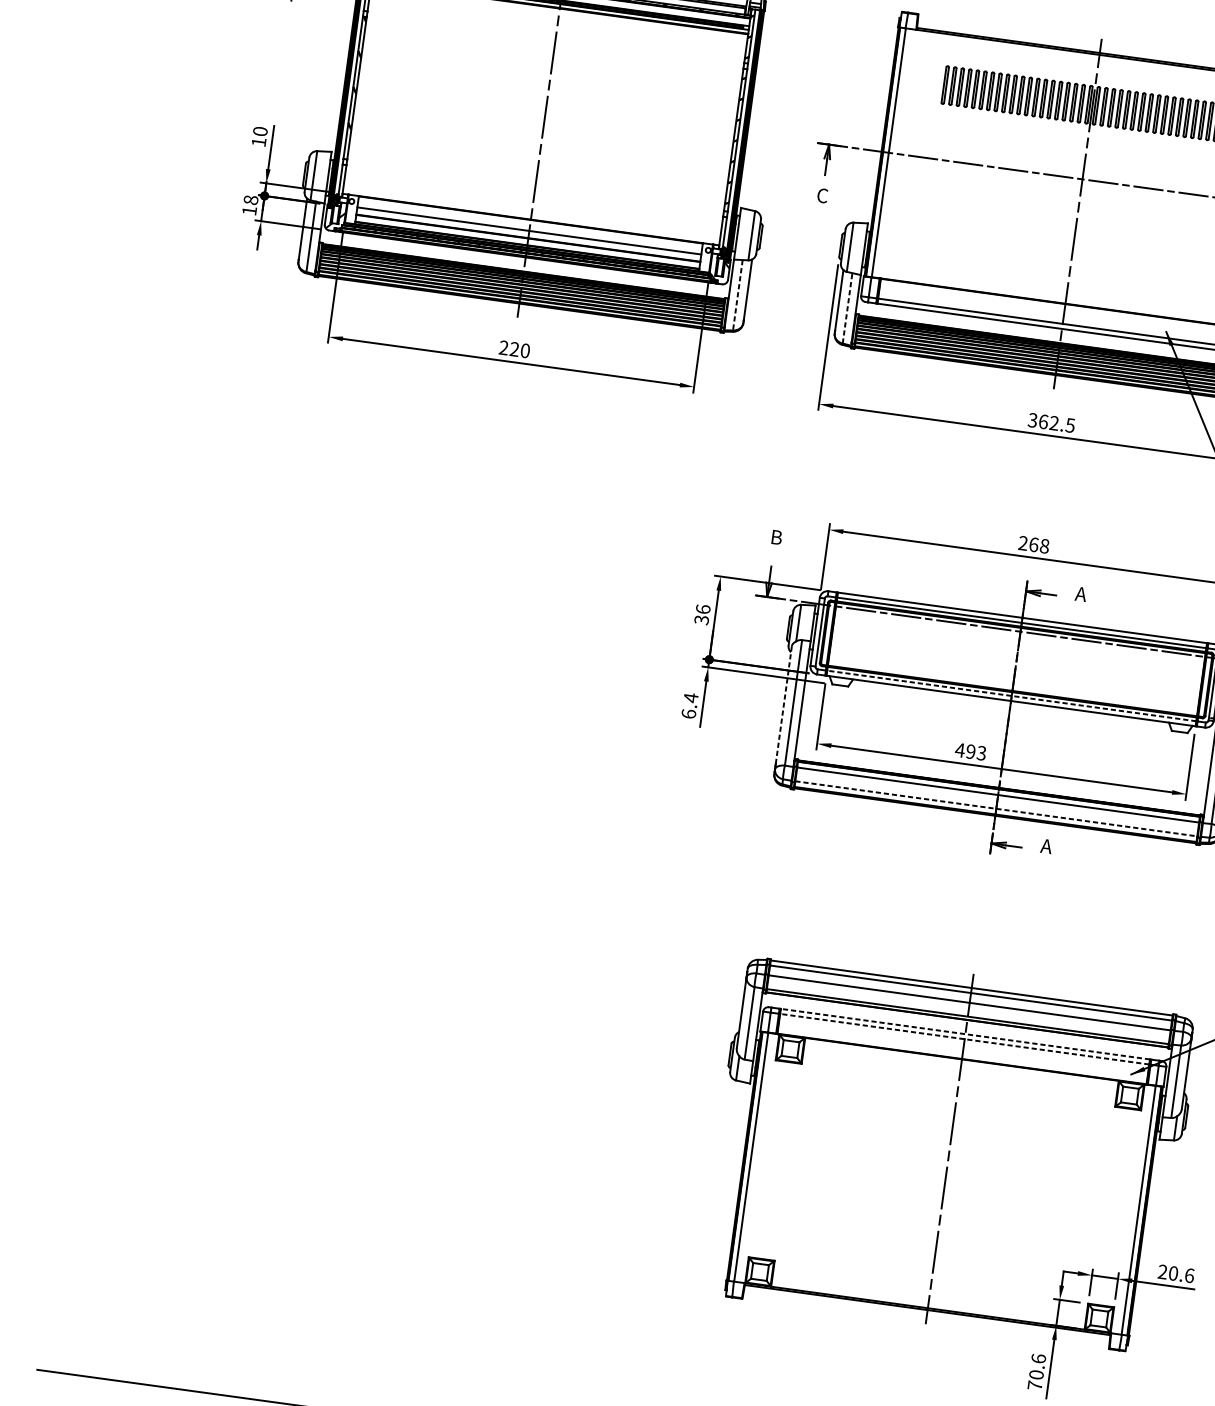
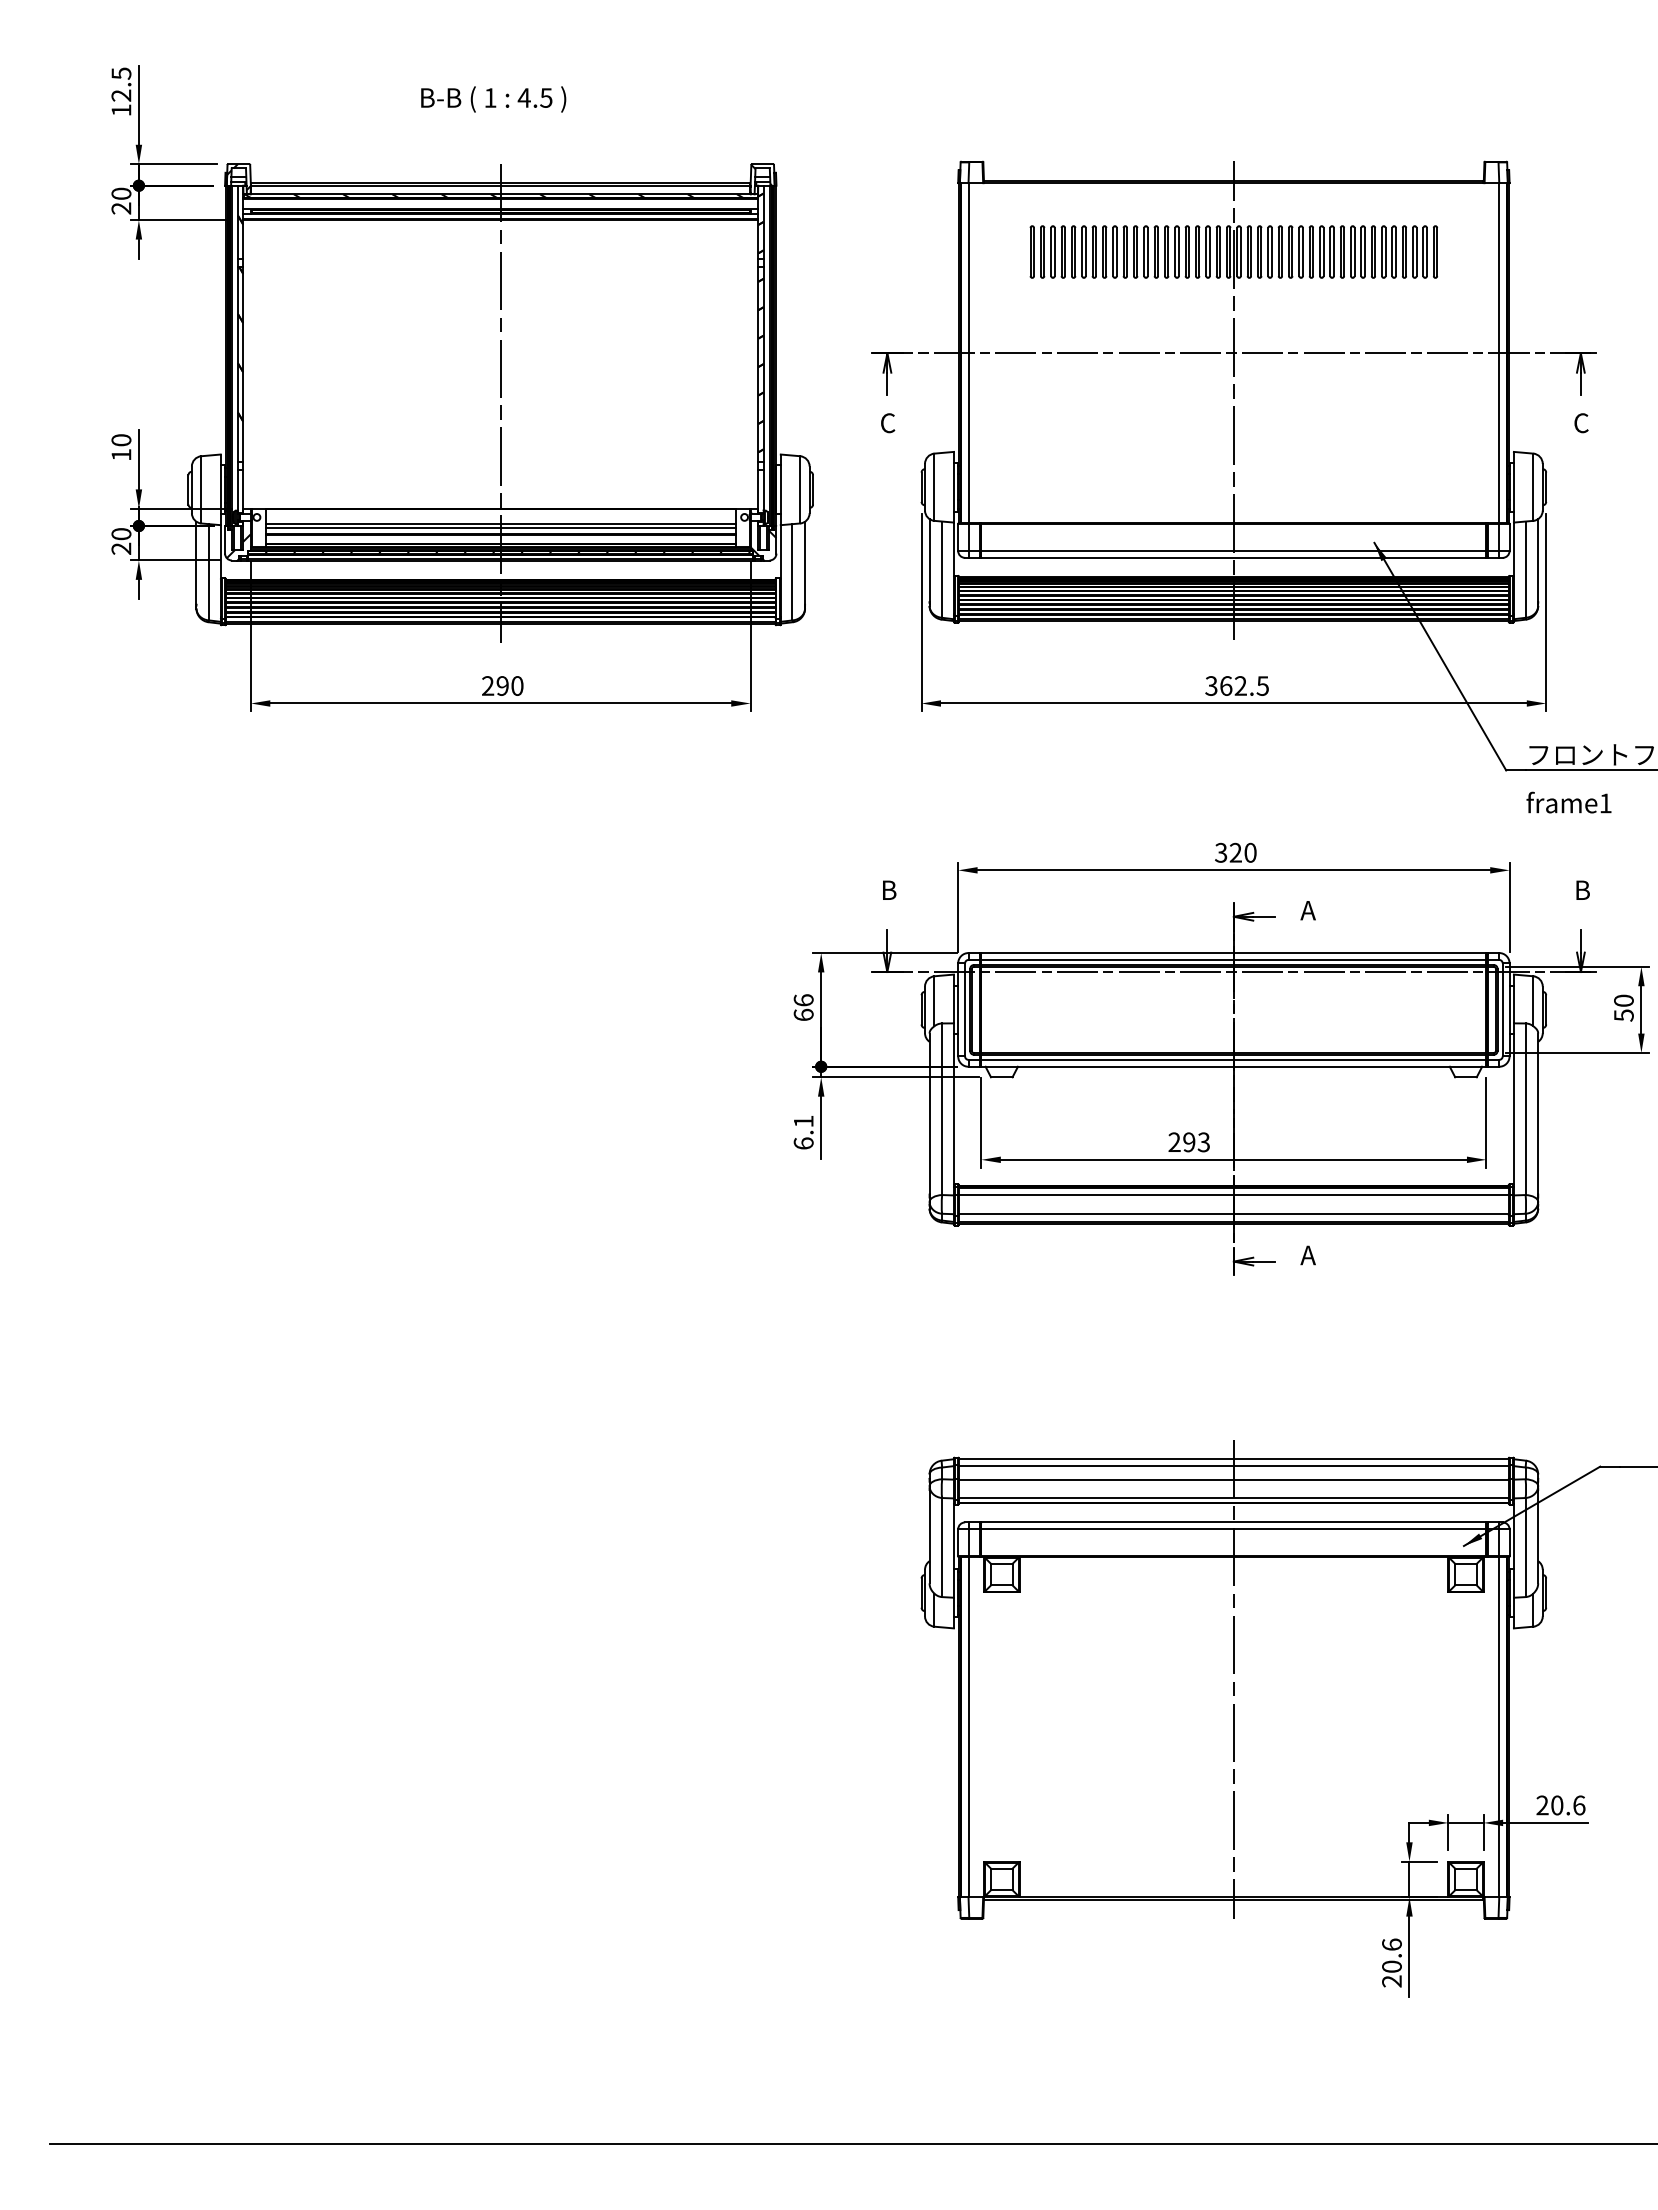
text: (250, 205) -> (121, 541), 18 -> 20
line: (528, 233) -> (500, 527), added
line: (737, 295) -> (792, 572), dashed -> solid
line: (847, 308) -> (942, 569), dashed -> solid
text: (514, 348) -> (502, 685), 220 -> 290
text: (1033, 544) -> (1235, 852), 268 -> 320
text: (701, 619) -> (803, 1014), 36 -> 66
line: (1011, 695) -> (1233, 1059), dashed -> solid
text: (690, 697) -> (803, 1121), 6.4 -> 6.1
line: (783, 705) -> (929, 1114), dashed -> solid
text: (960, 749) -> (1174, 1141), 493 -> 293
line: (995, 808) -> (1233, 1214), dashed -> solid
line: (965, 1034) -> (1233, 1522), dashed -> solid
line: (964, 1039) -> (1233, 1529), dashed -> solid
text: (1034, 1385) -> (1391, 1981), 70.6 -> 20.6

